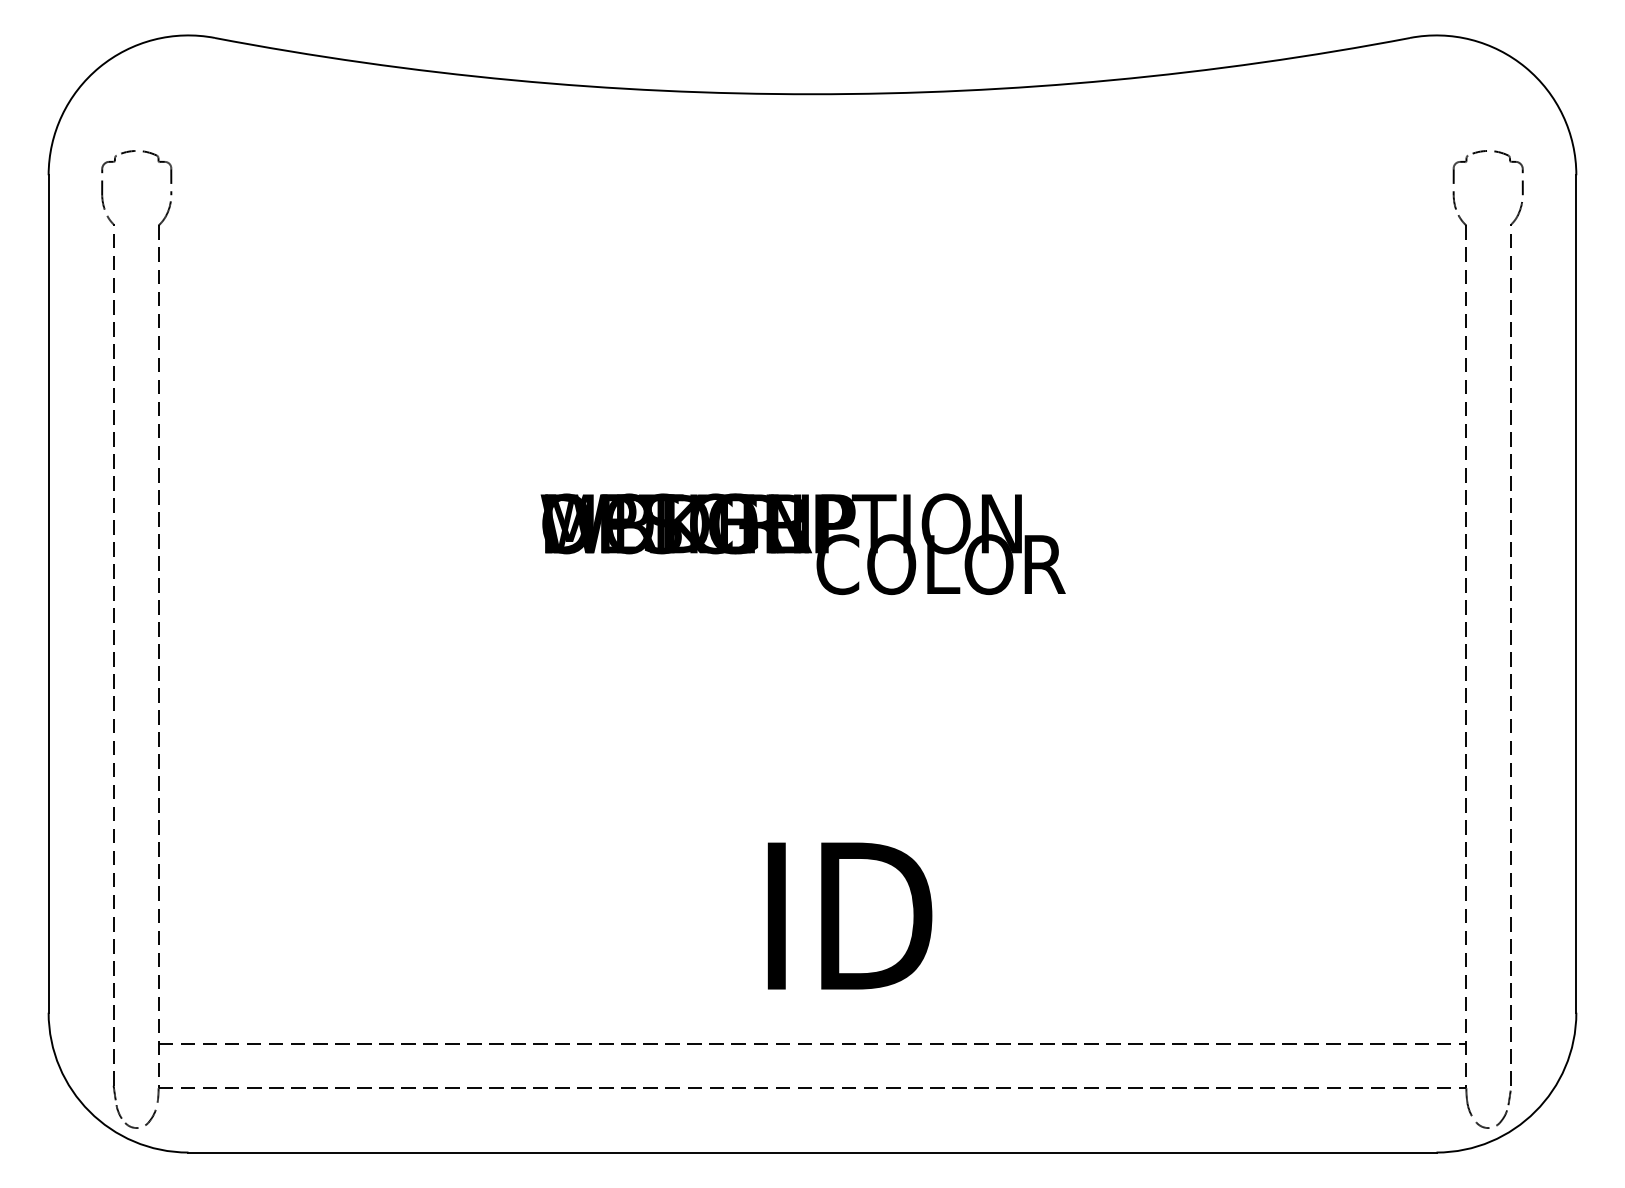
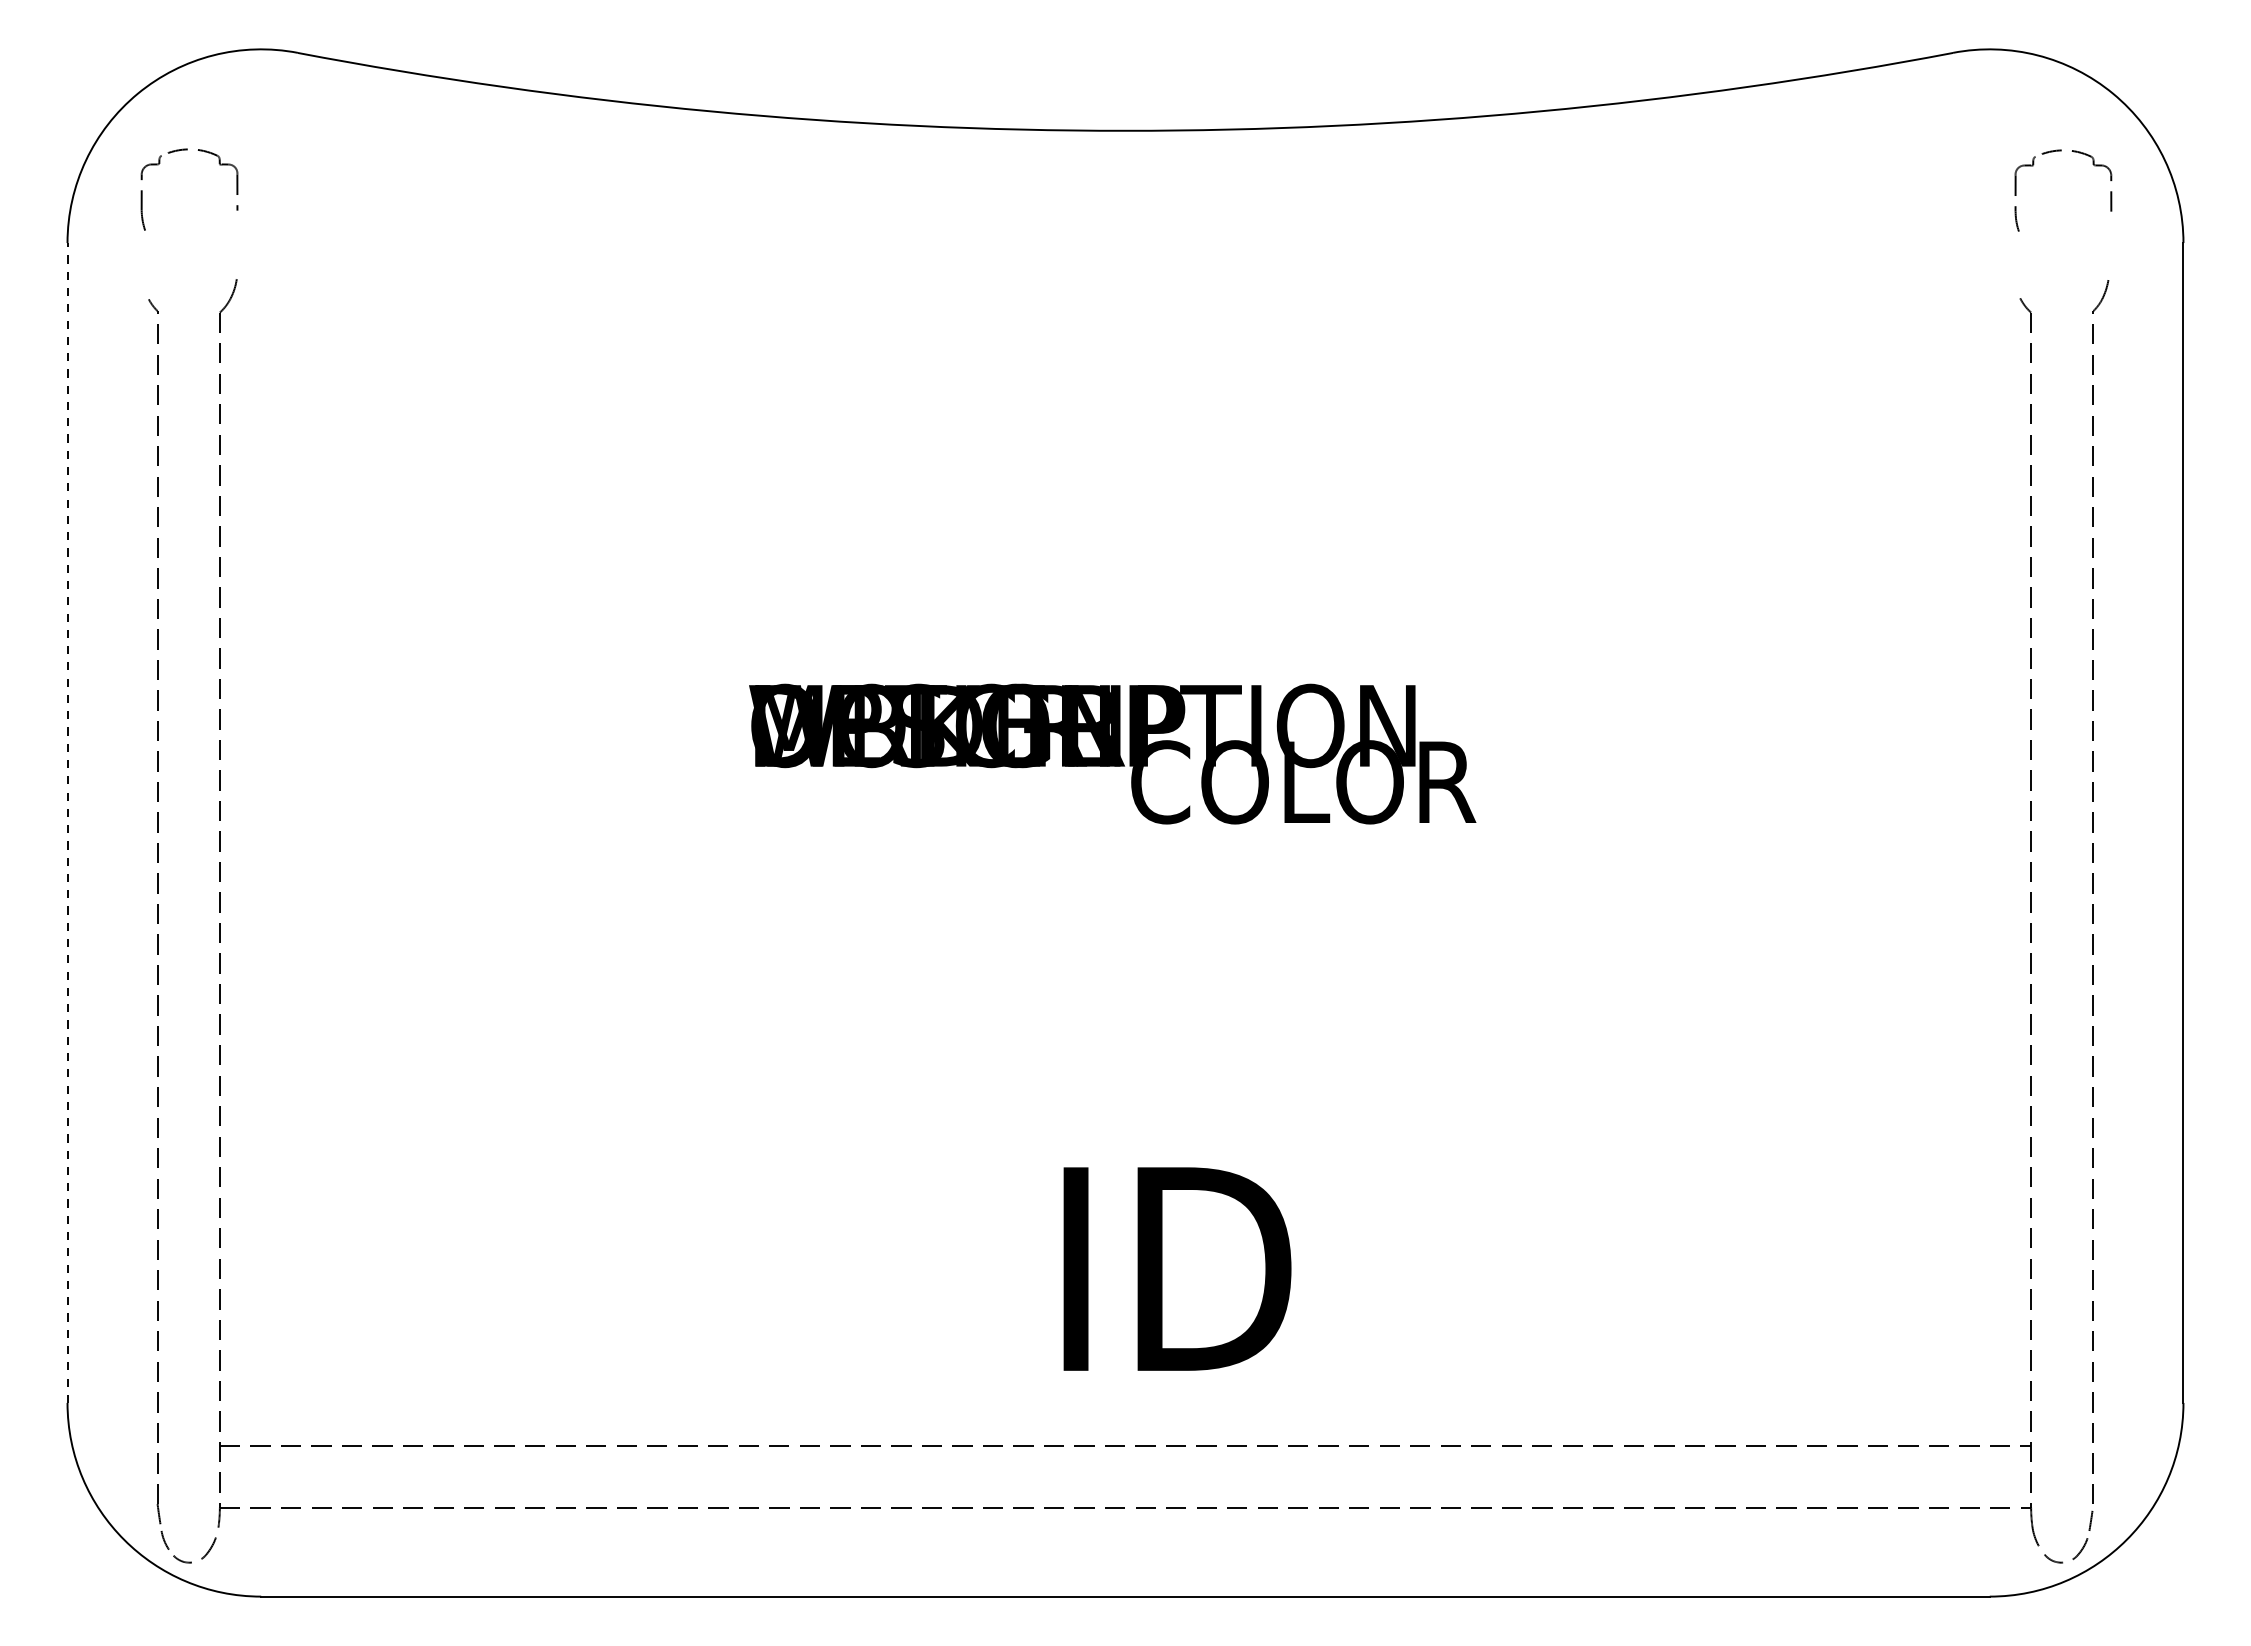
part: (158, 162) -> (219, 165), moved
part: (1466, 162) -> (2033, 166), moved
line: (48, 593) -> (67, 822), solid -> dashed

